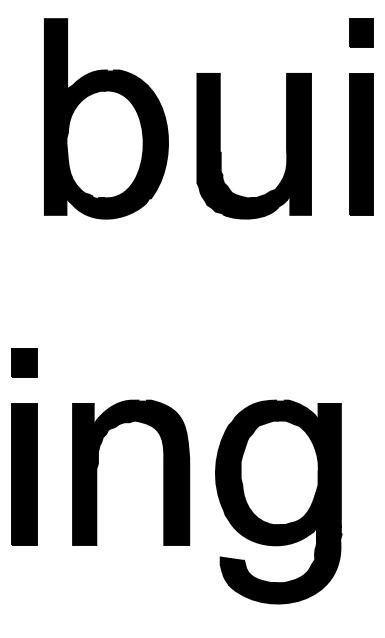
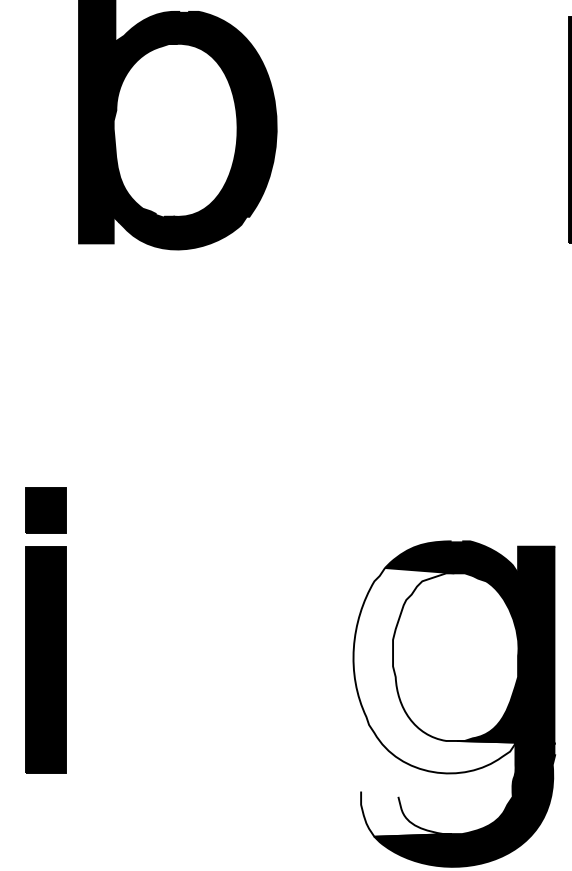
part: (221, 152) -> (362, 143), removed
part: (24, 362) -> (46, 509), moved
part: (163, 472) -> (269, 656), removed
fill: (278, 481) -> (453, 671), removed
fill: (248, 570) -> (405, 813), removed

